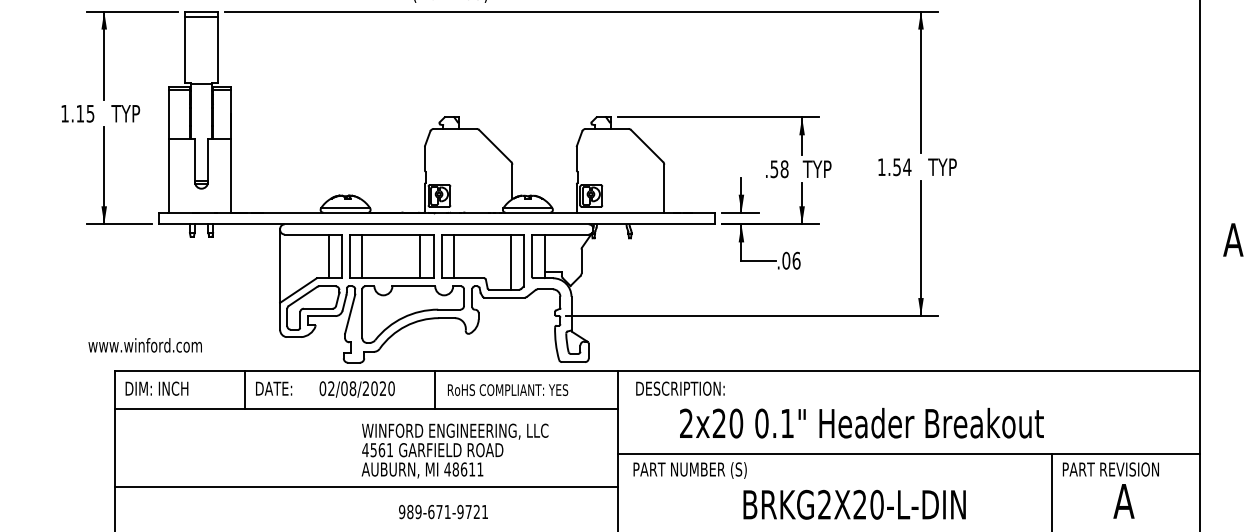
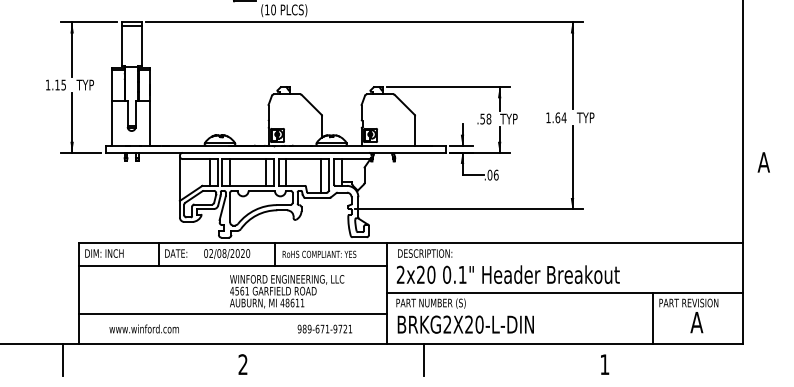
text: (896, 166) -> (557, 117), 1.54 -> 1.64
text: (144, 344) -> (143, 328), moved
text: (860, 422) -> (507, 274), moved
text: (854, 504) -> (465, 324), moved
text: (442, 511) -> (324, 328), moved

